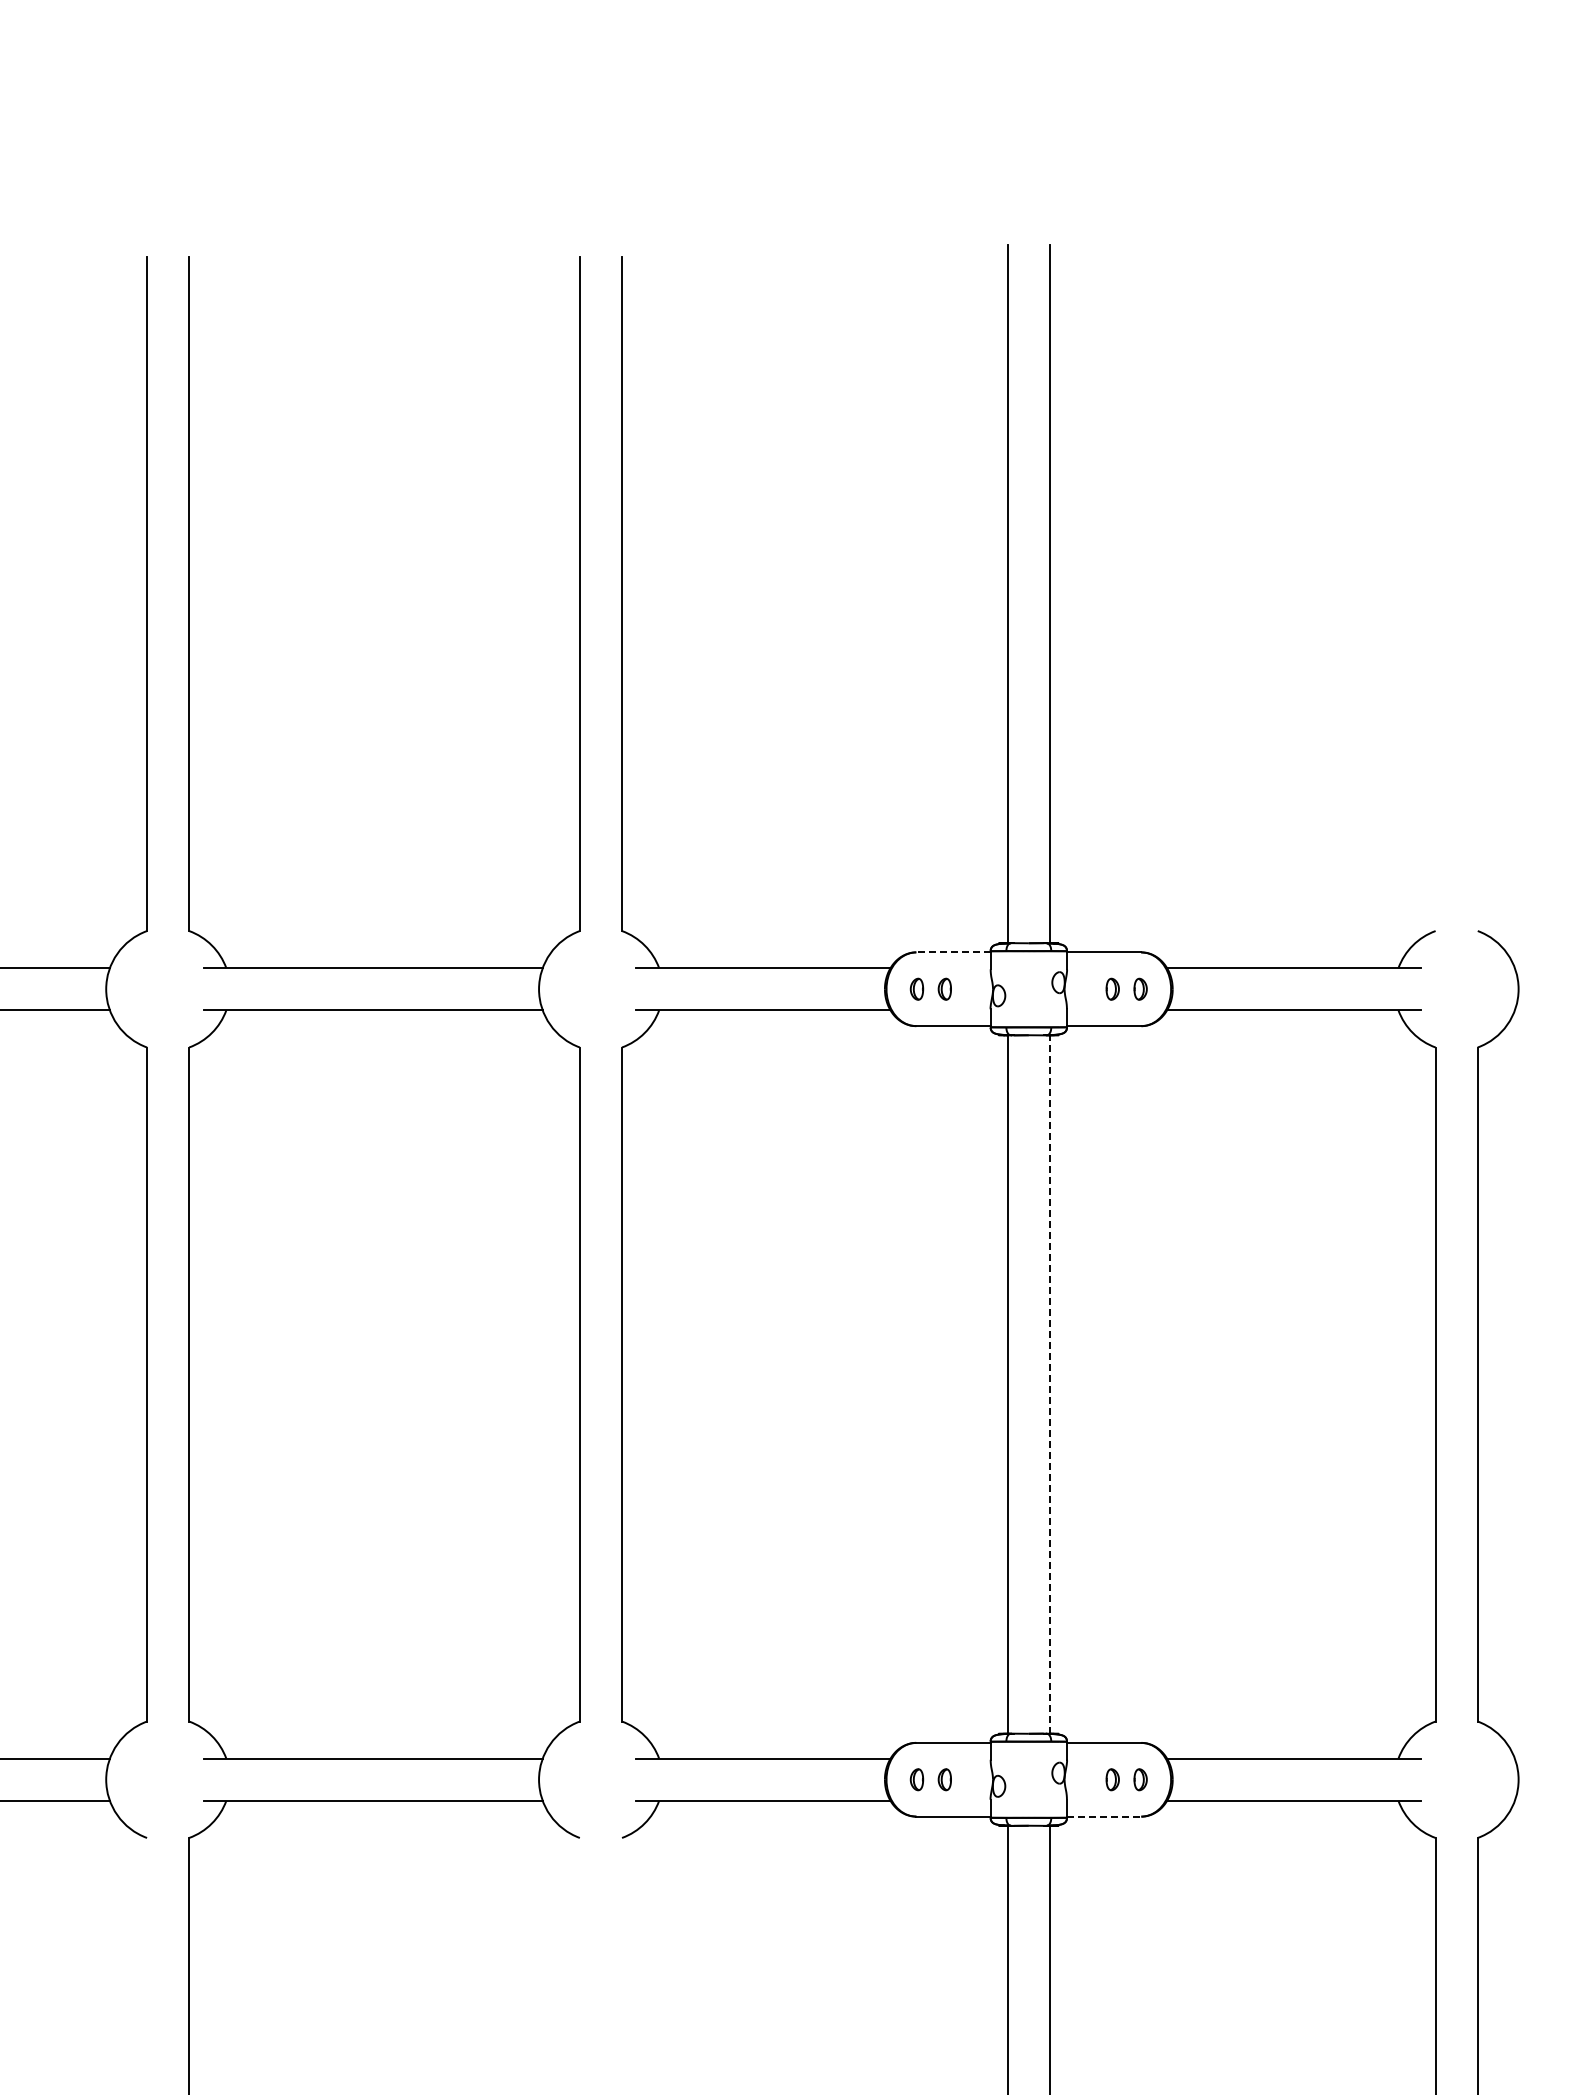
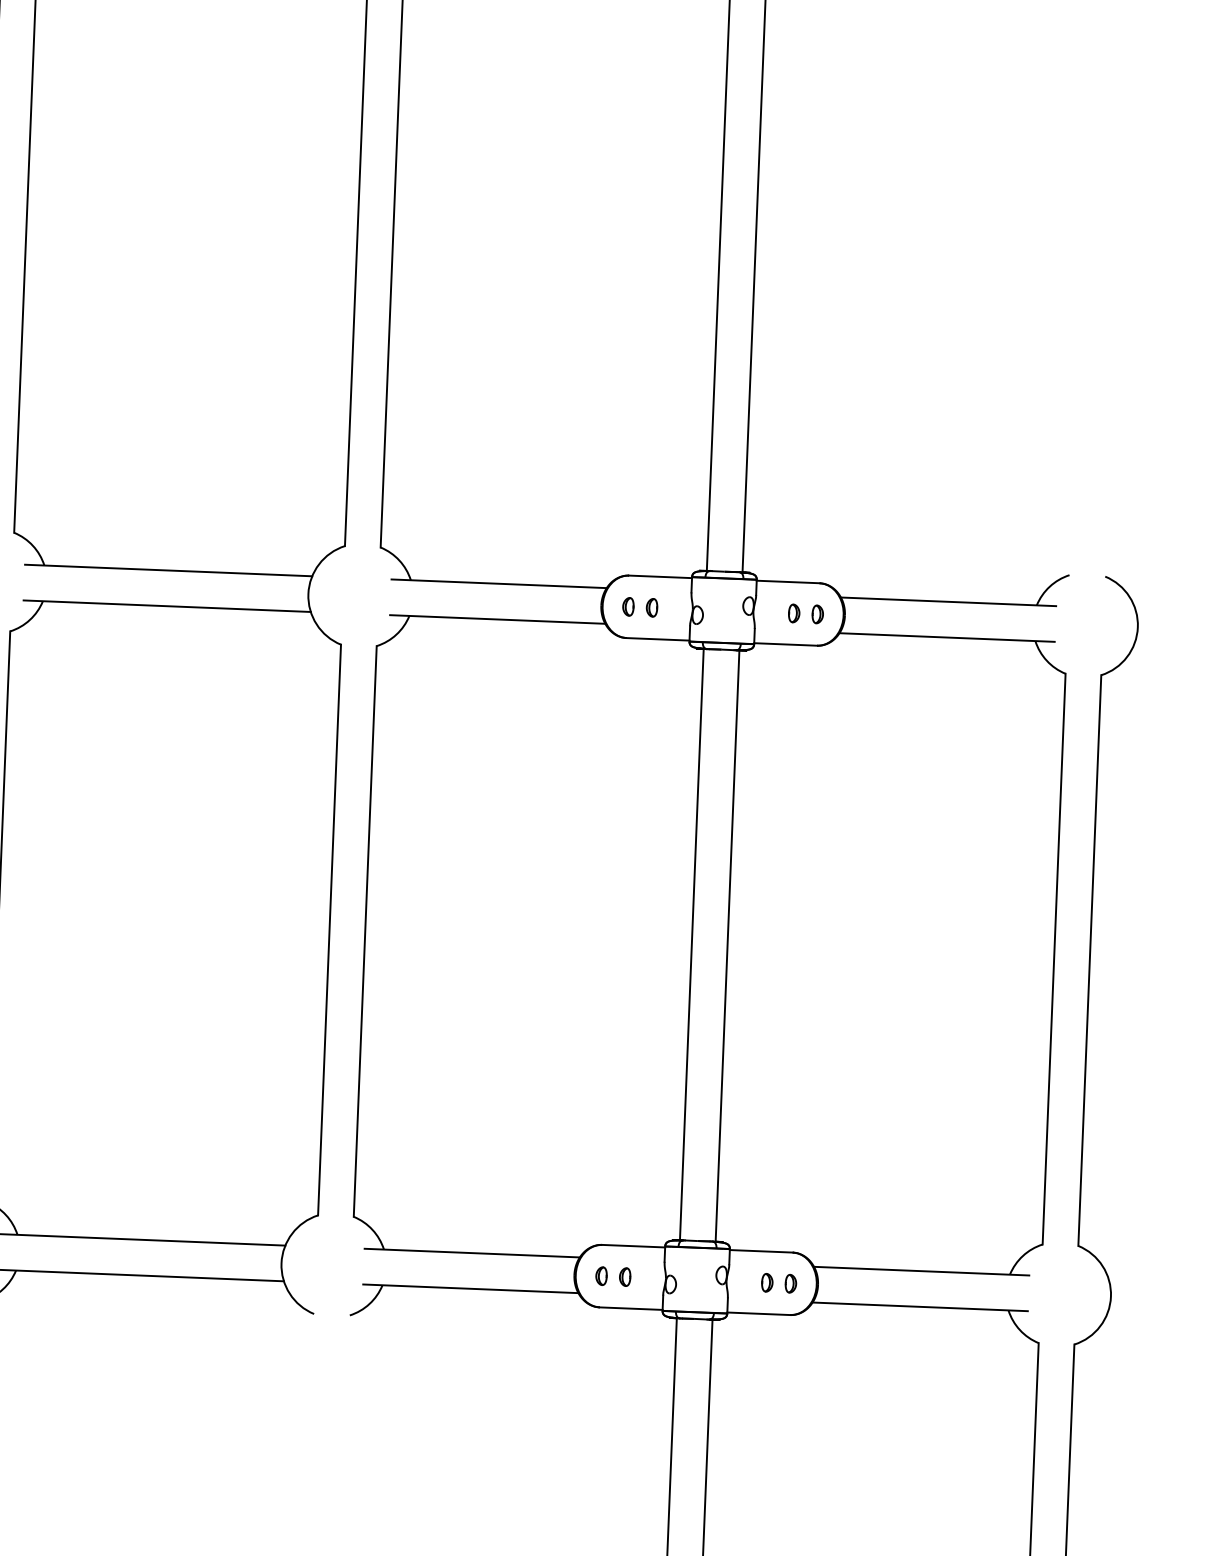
line: (952, 952) -> (659, 576), dashed -> solid
line: (1049, 1383) -> (727, 945), dashed -> solid
line: (1104, 1816) -> (759, 1313), dashed -> solid

